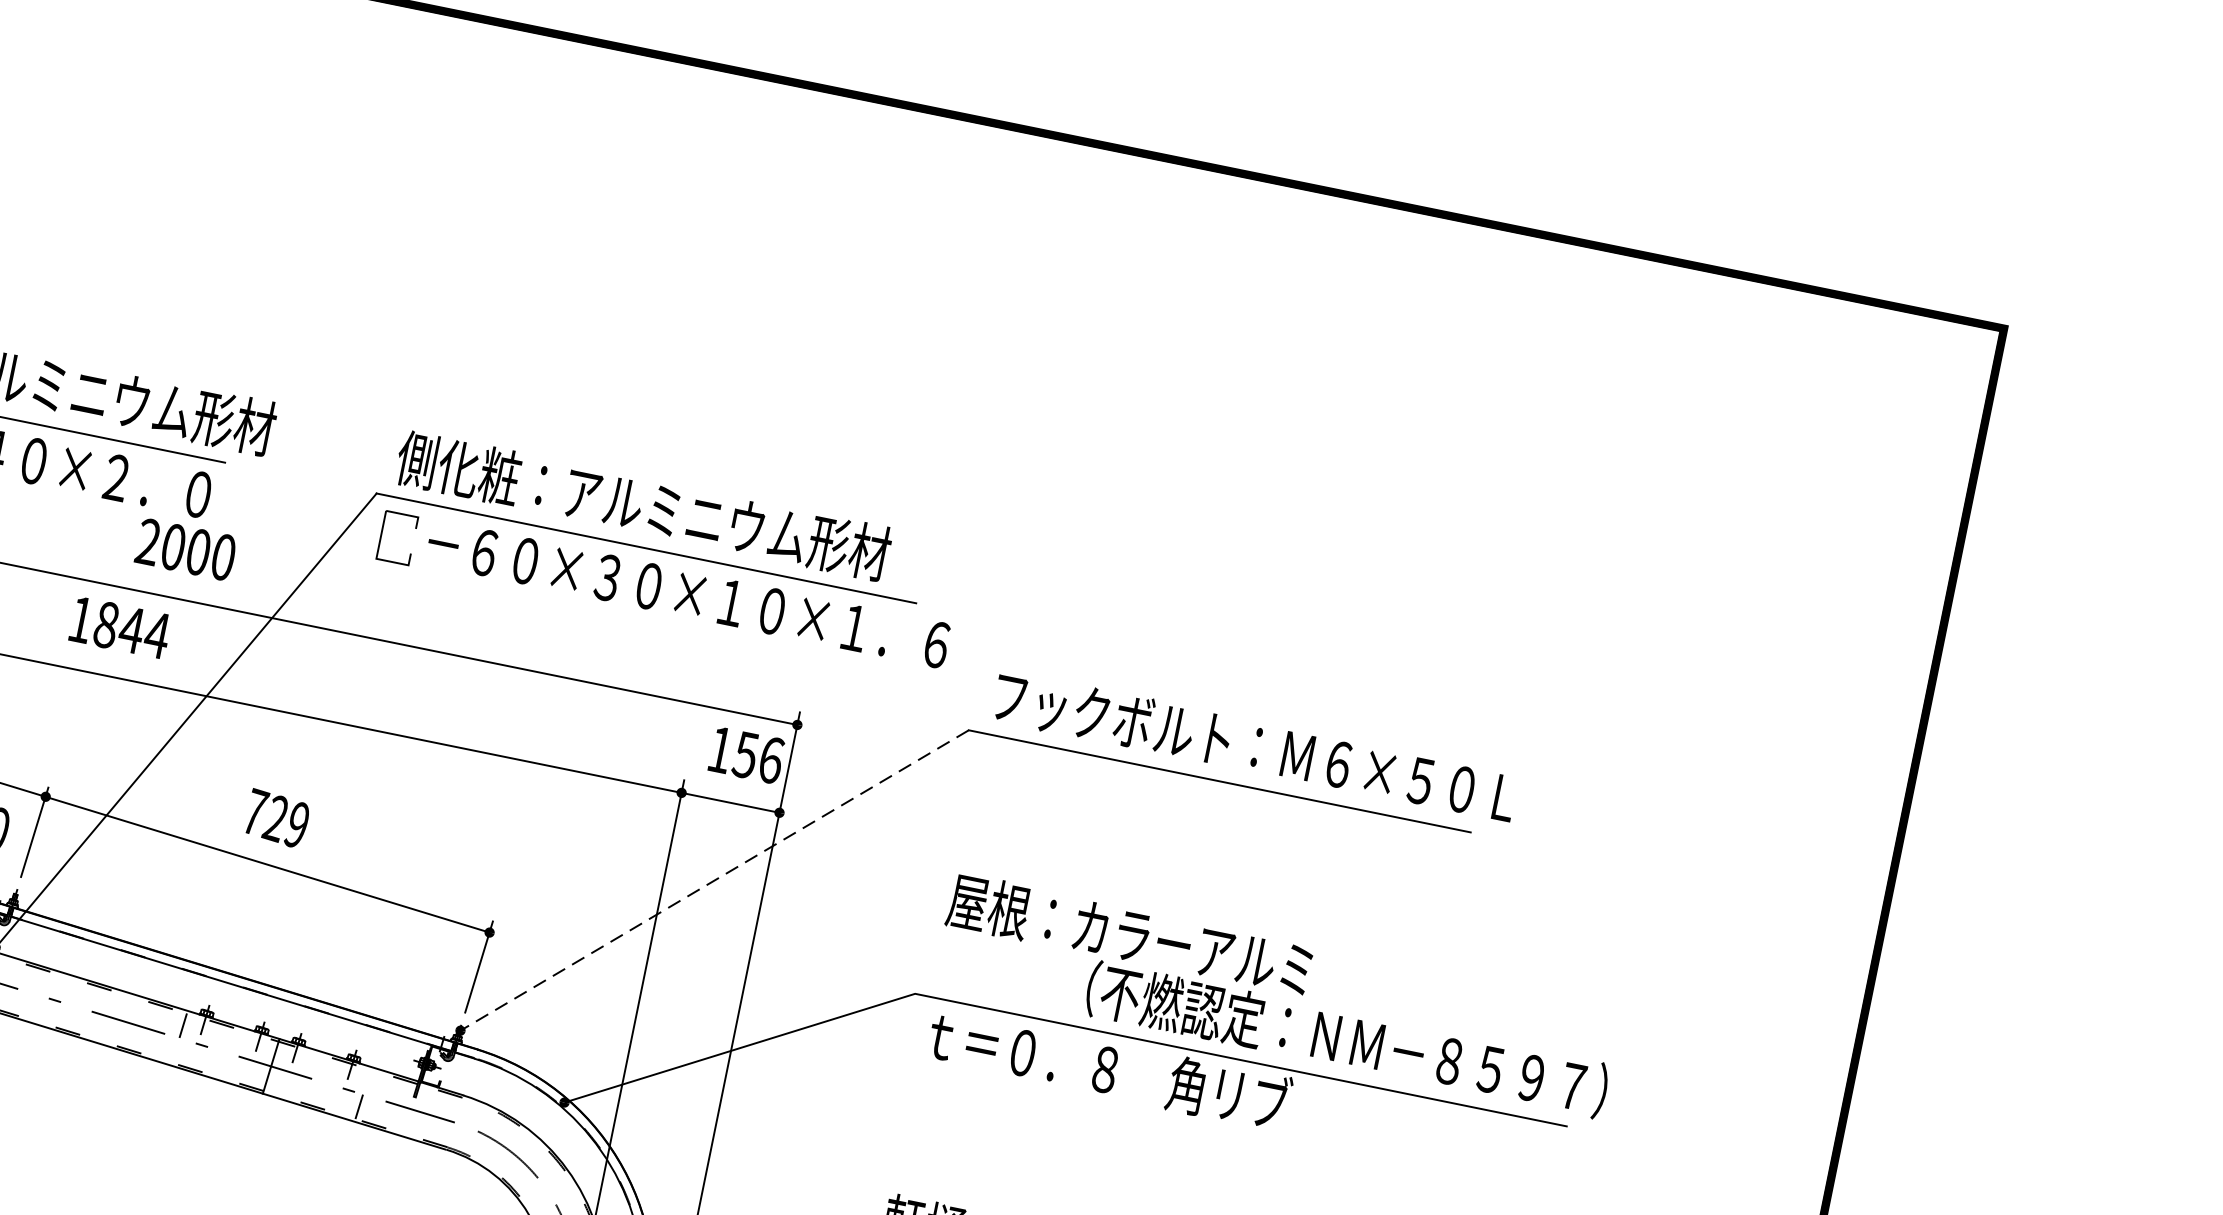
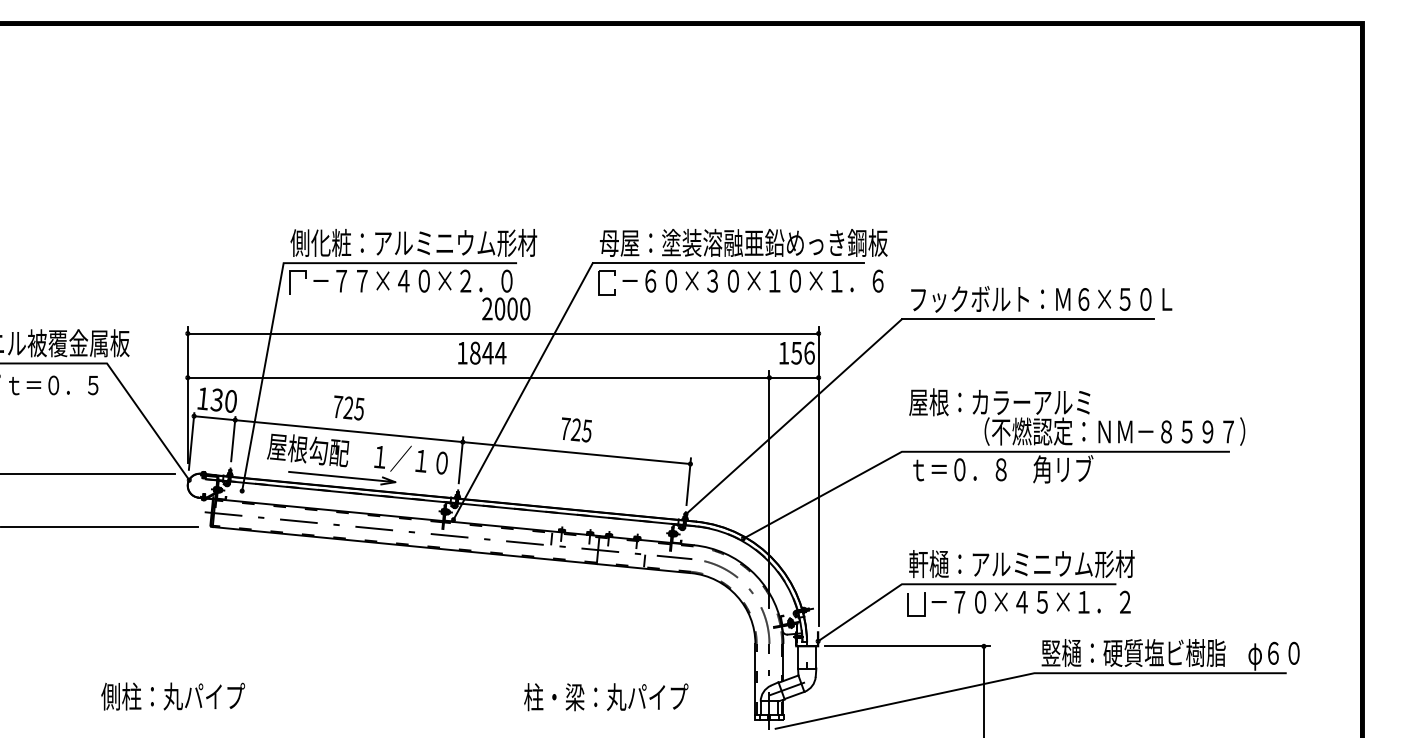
text: (684, 513) -> (743, 242), 側化粧：アルミニウム形材 -> 母屋：塗装溶融亜鉛めっき鋼板
text: (296, 823) -> (586, 430), 729 -> 725
line: (713, 881) -> (793, 417), dashed -> solid

